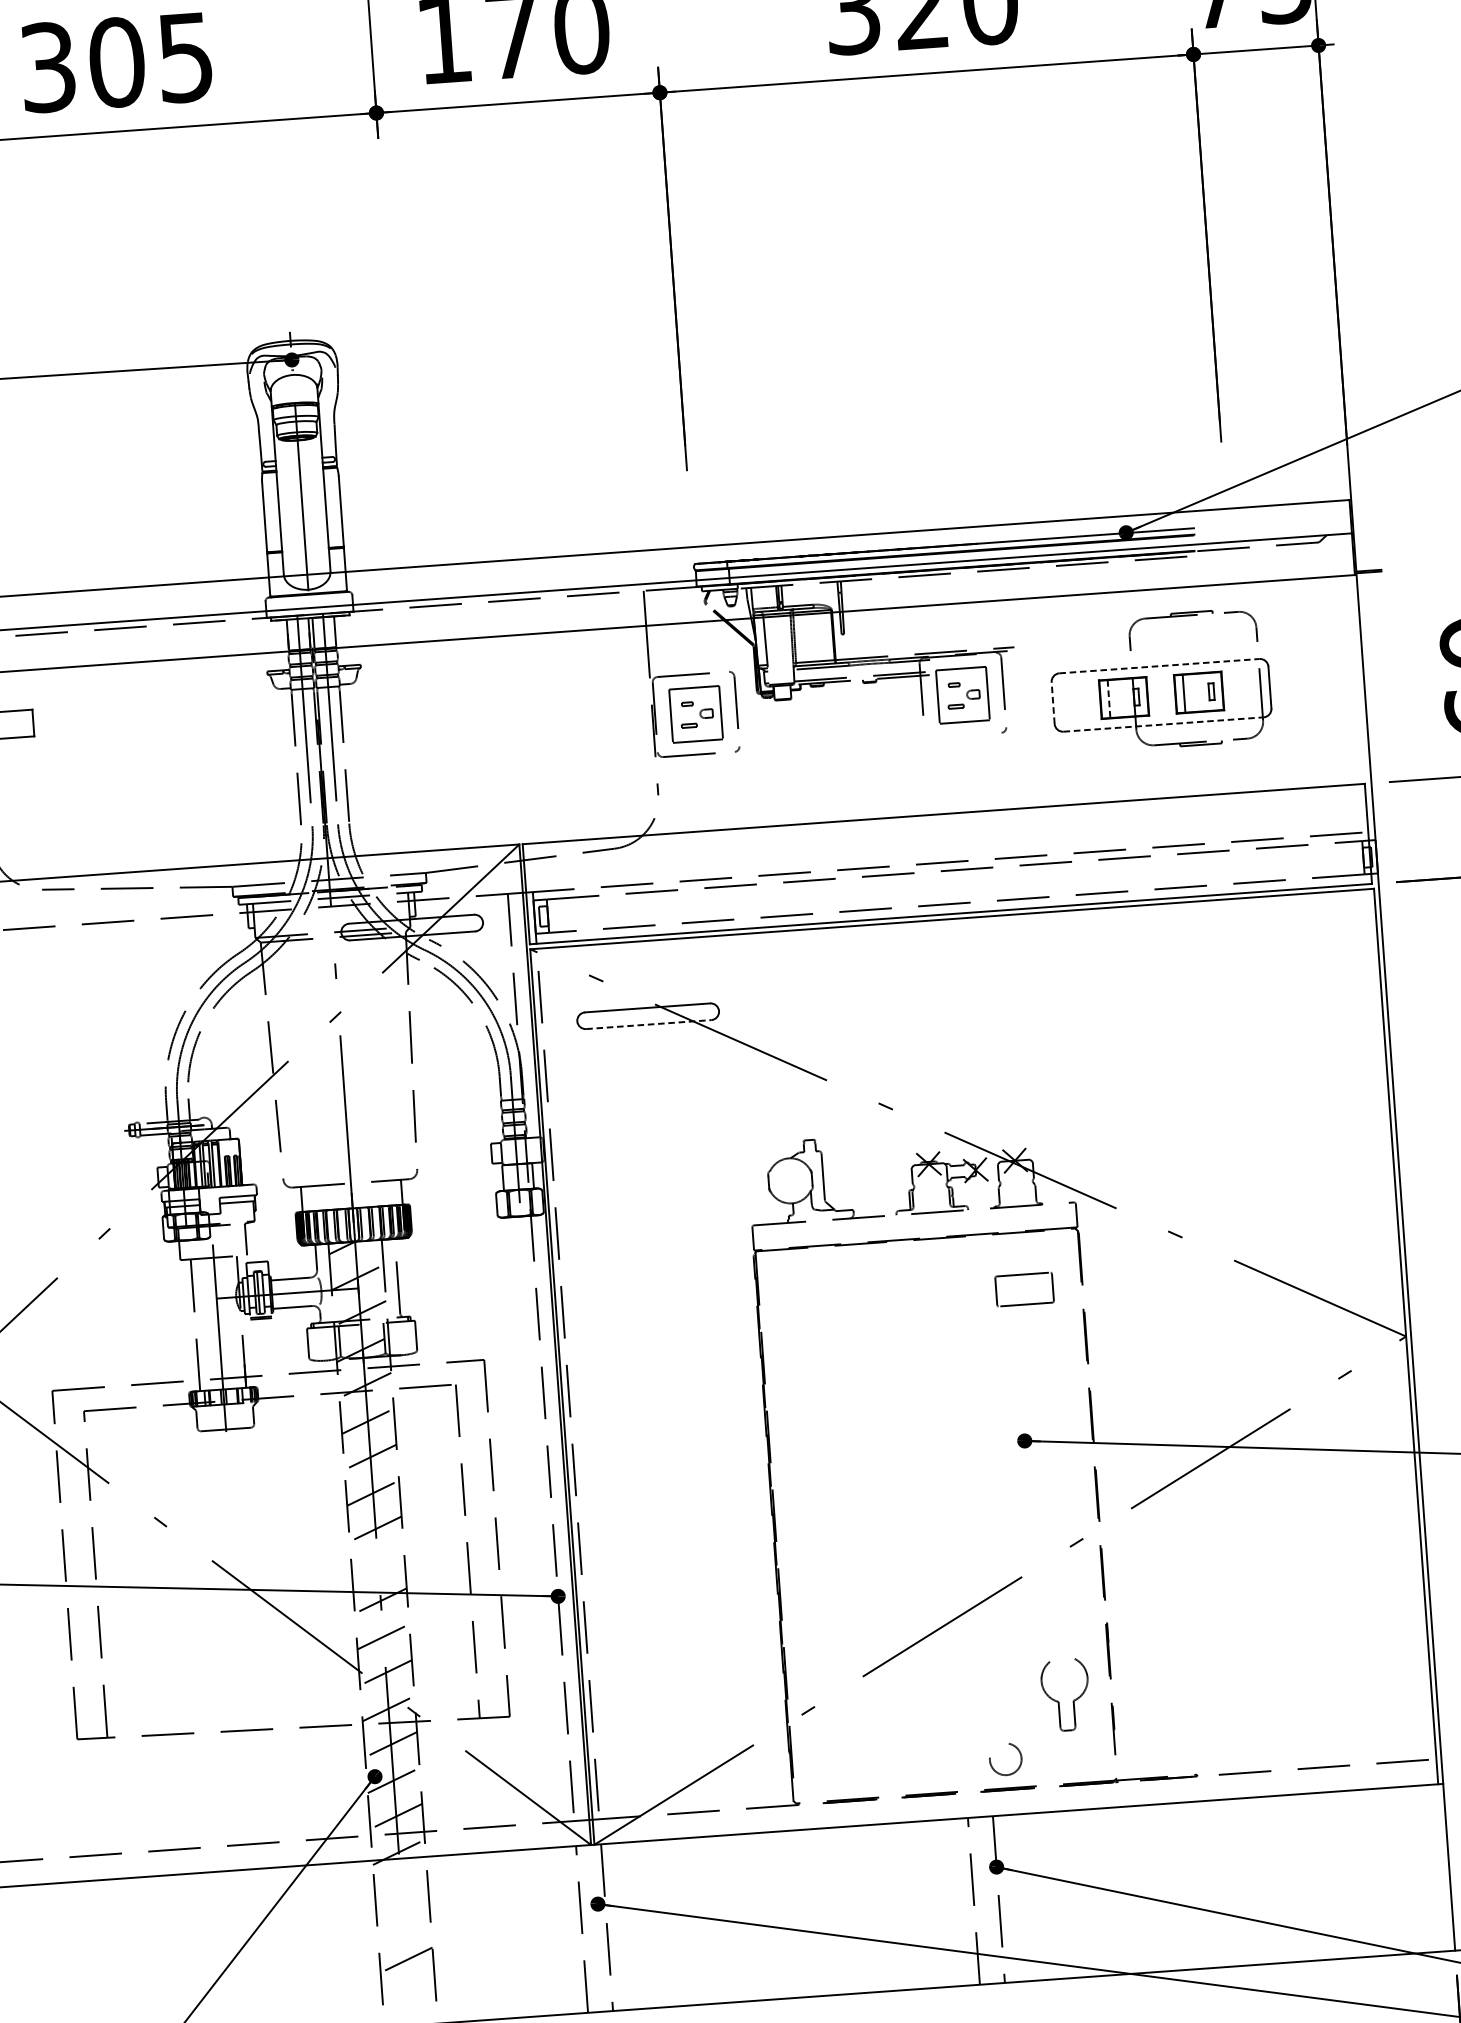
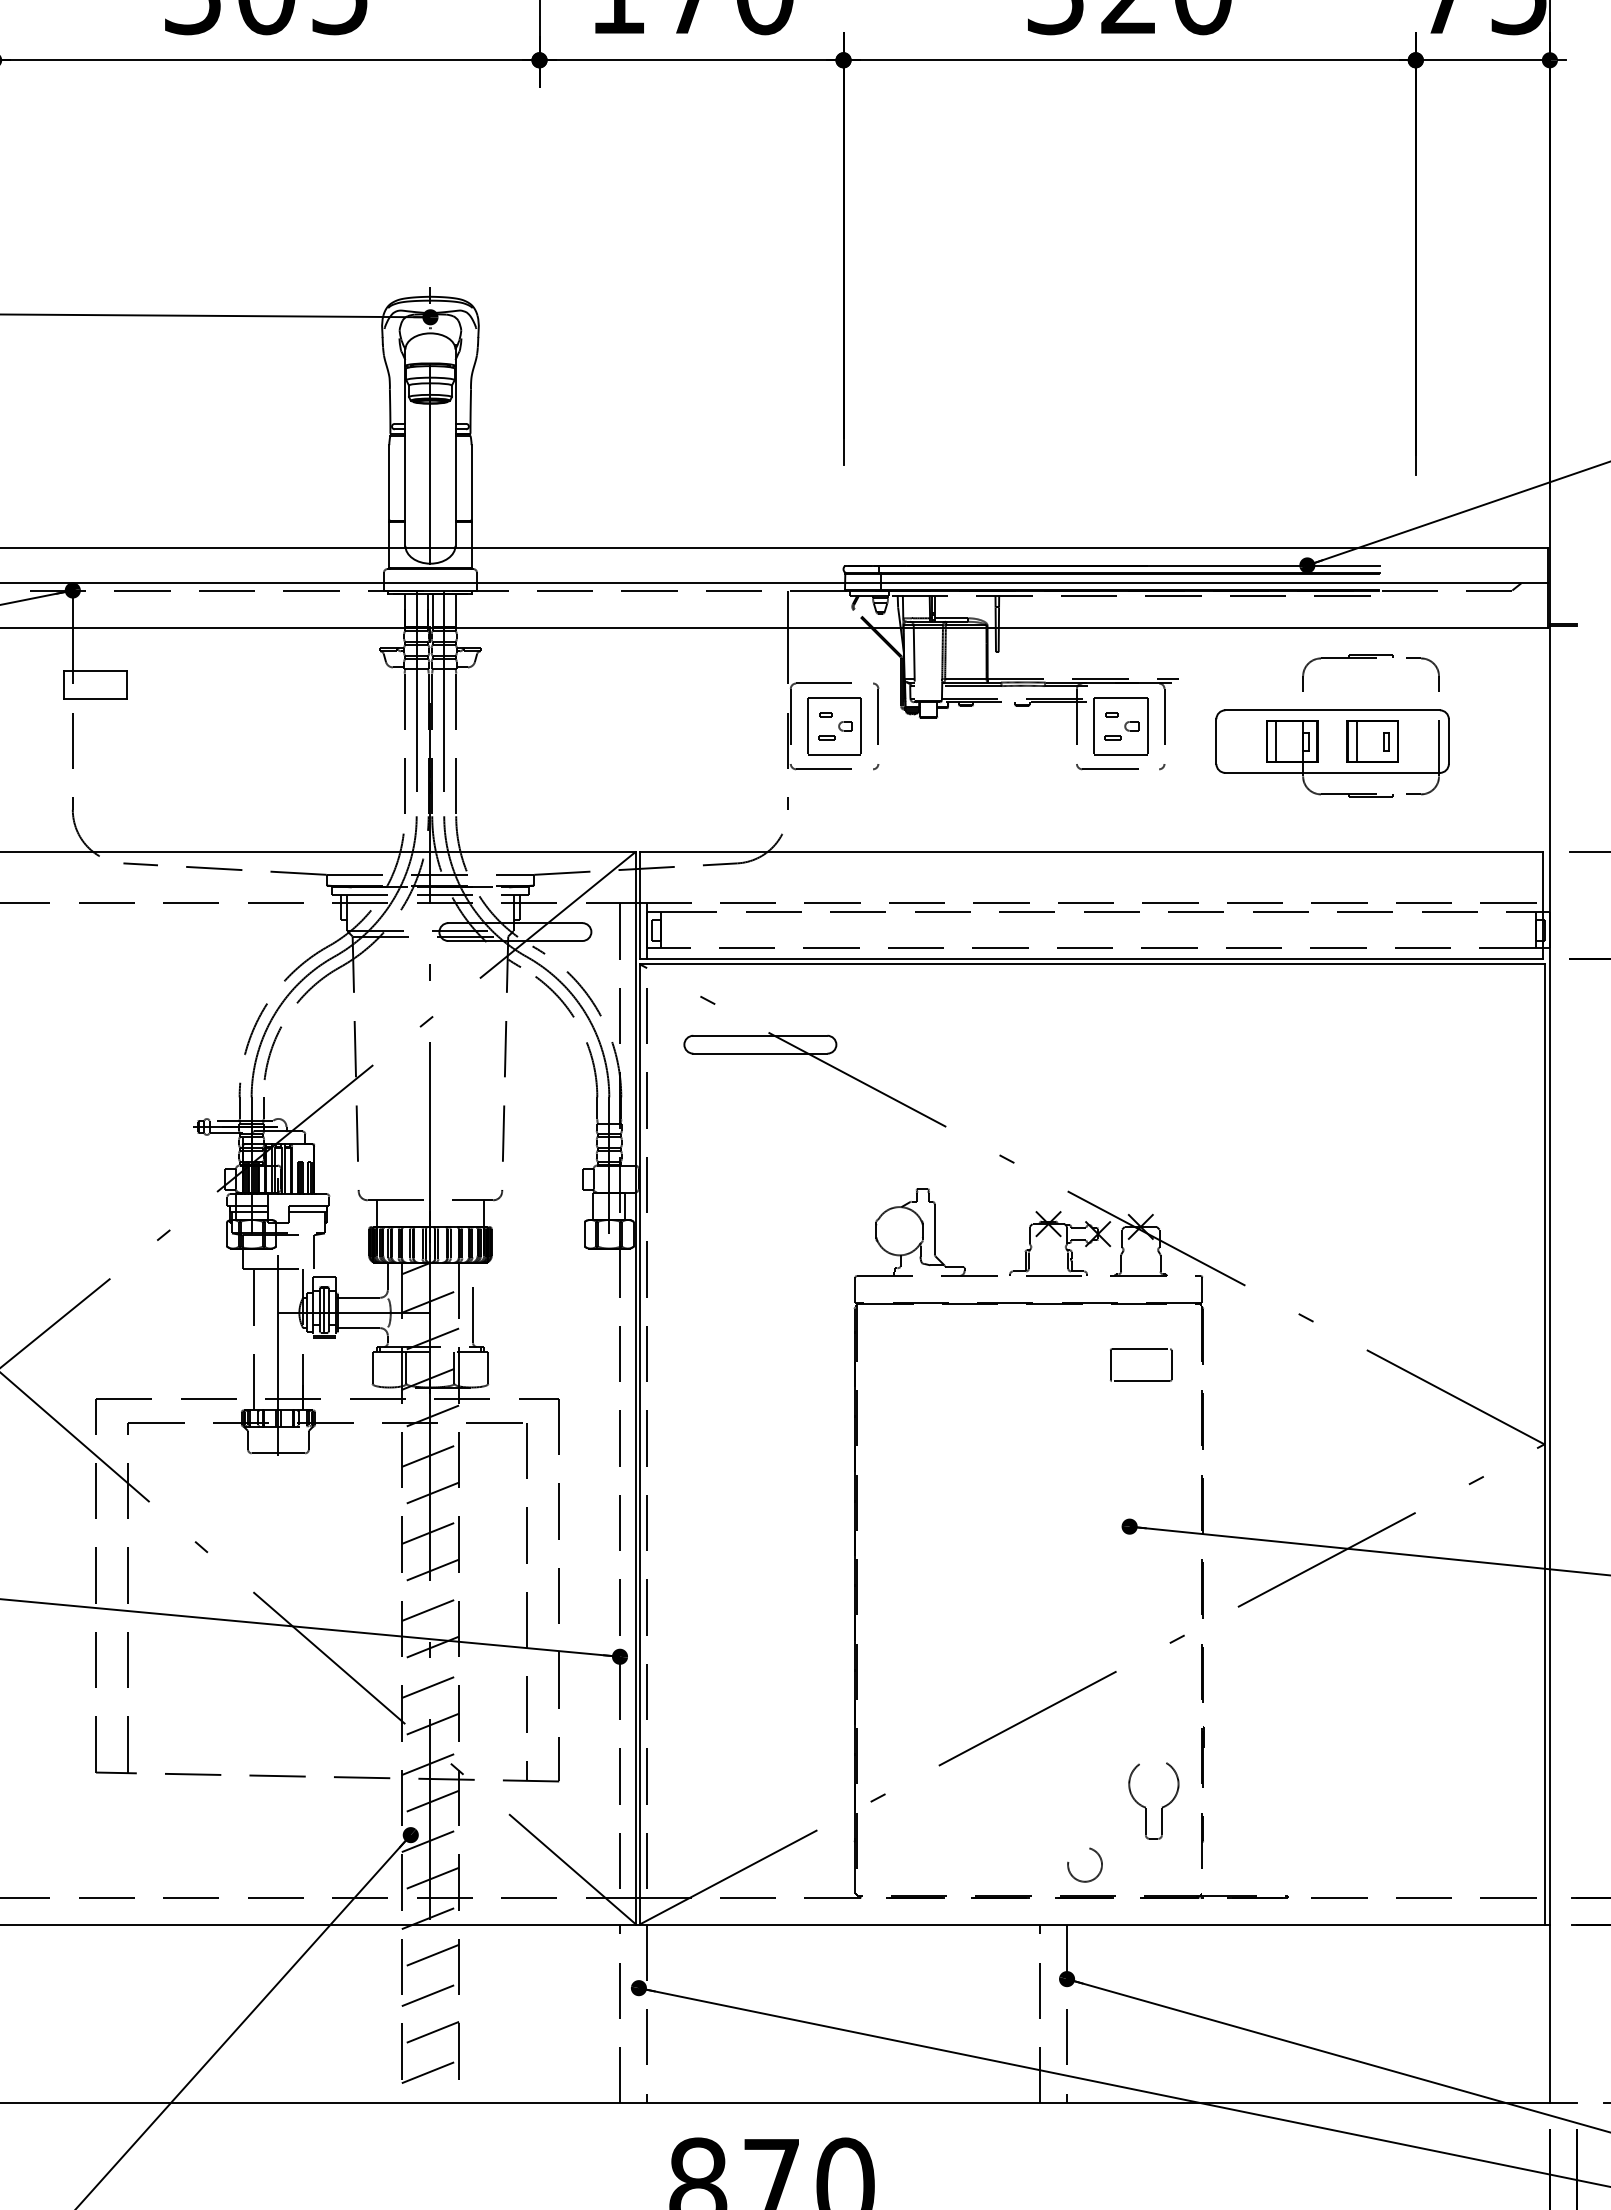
line: (1160, 666) -> (1333, 710), dashed -> solid
line: (1109, 699) -> (1276, 742), dashed -> solid
line: (1053, 703) -> (1216, 741), dashed -> solid
line: (1164, 724) -> (1333, 772), dashed -> solid
part: (953, 734) -> (1107, 767), added
line: (648, 1024) -> (760, 1053), dashed -> solid
line: (378, 1564) -> (430, 1609), added
line: (401, 1887) -> (430, 1955), added
line: (404, 1923) -> (430, 1994), added
line: (409, 1995) -> (430, 2071), added

